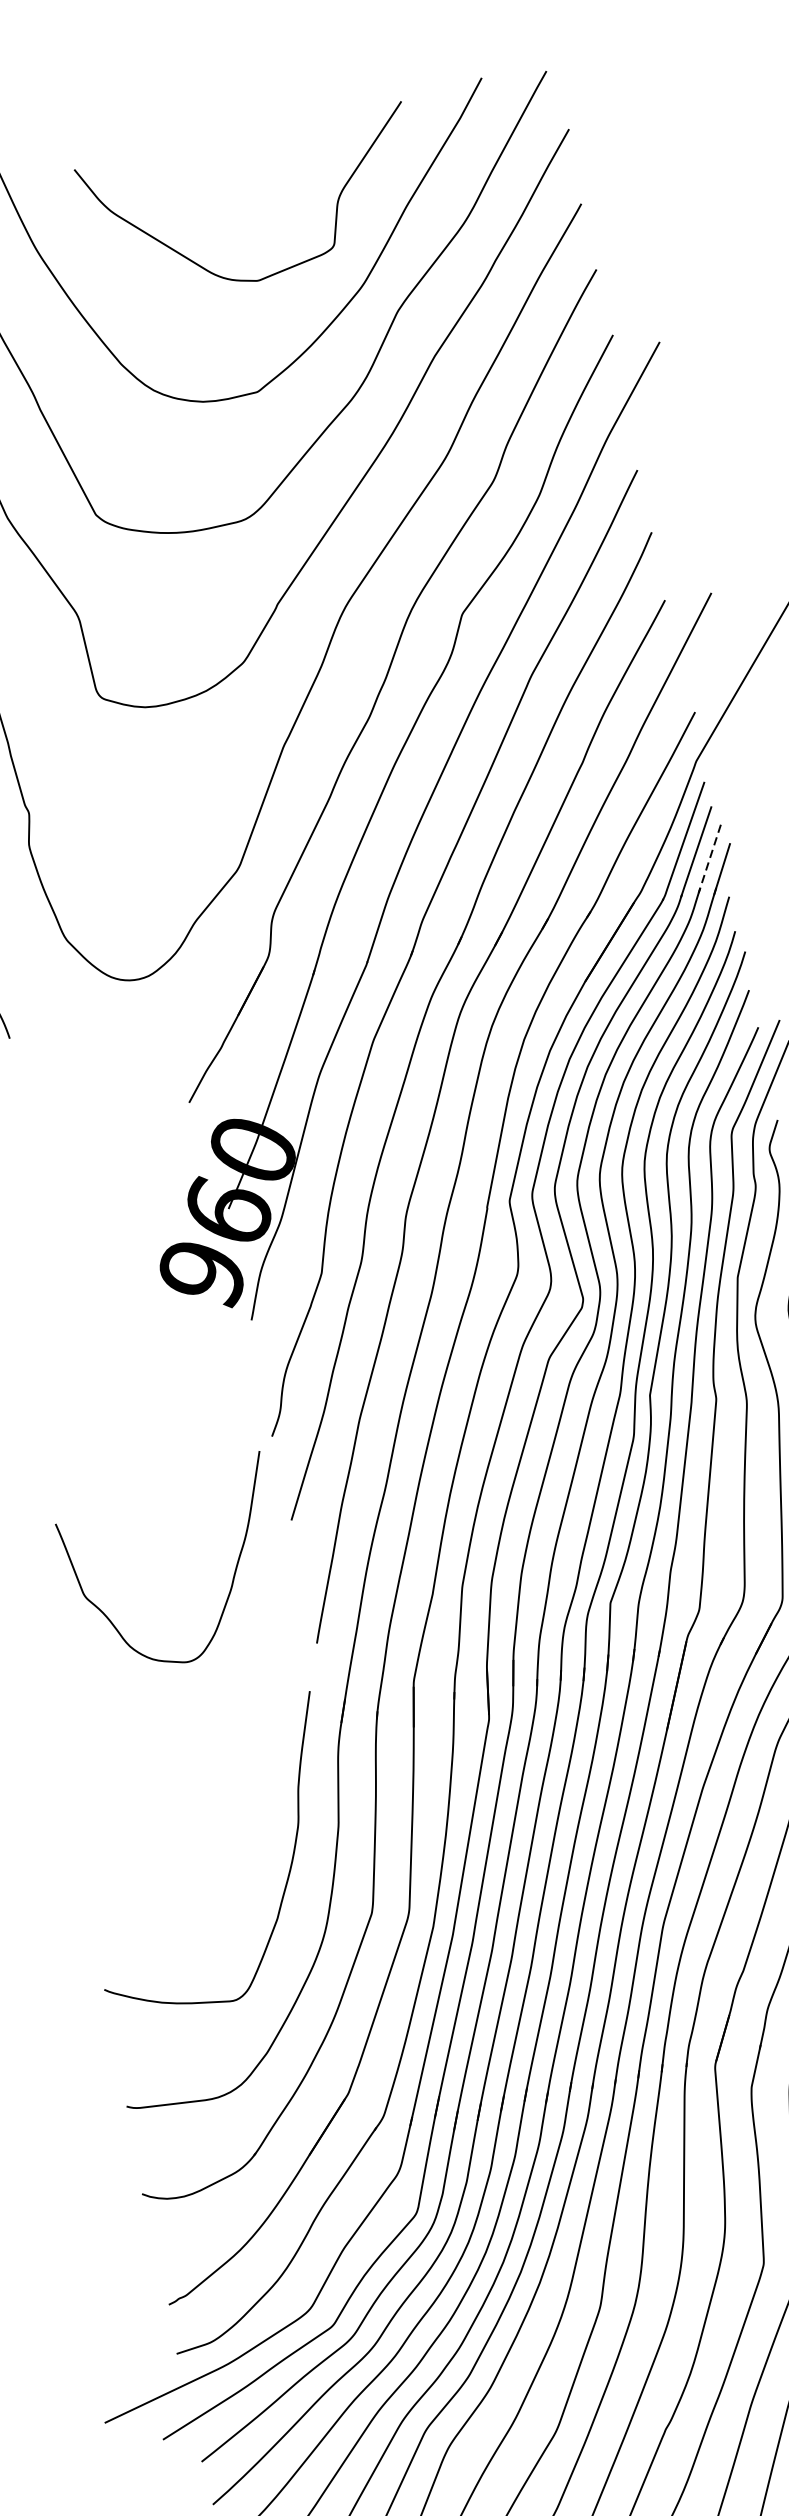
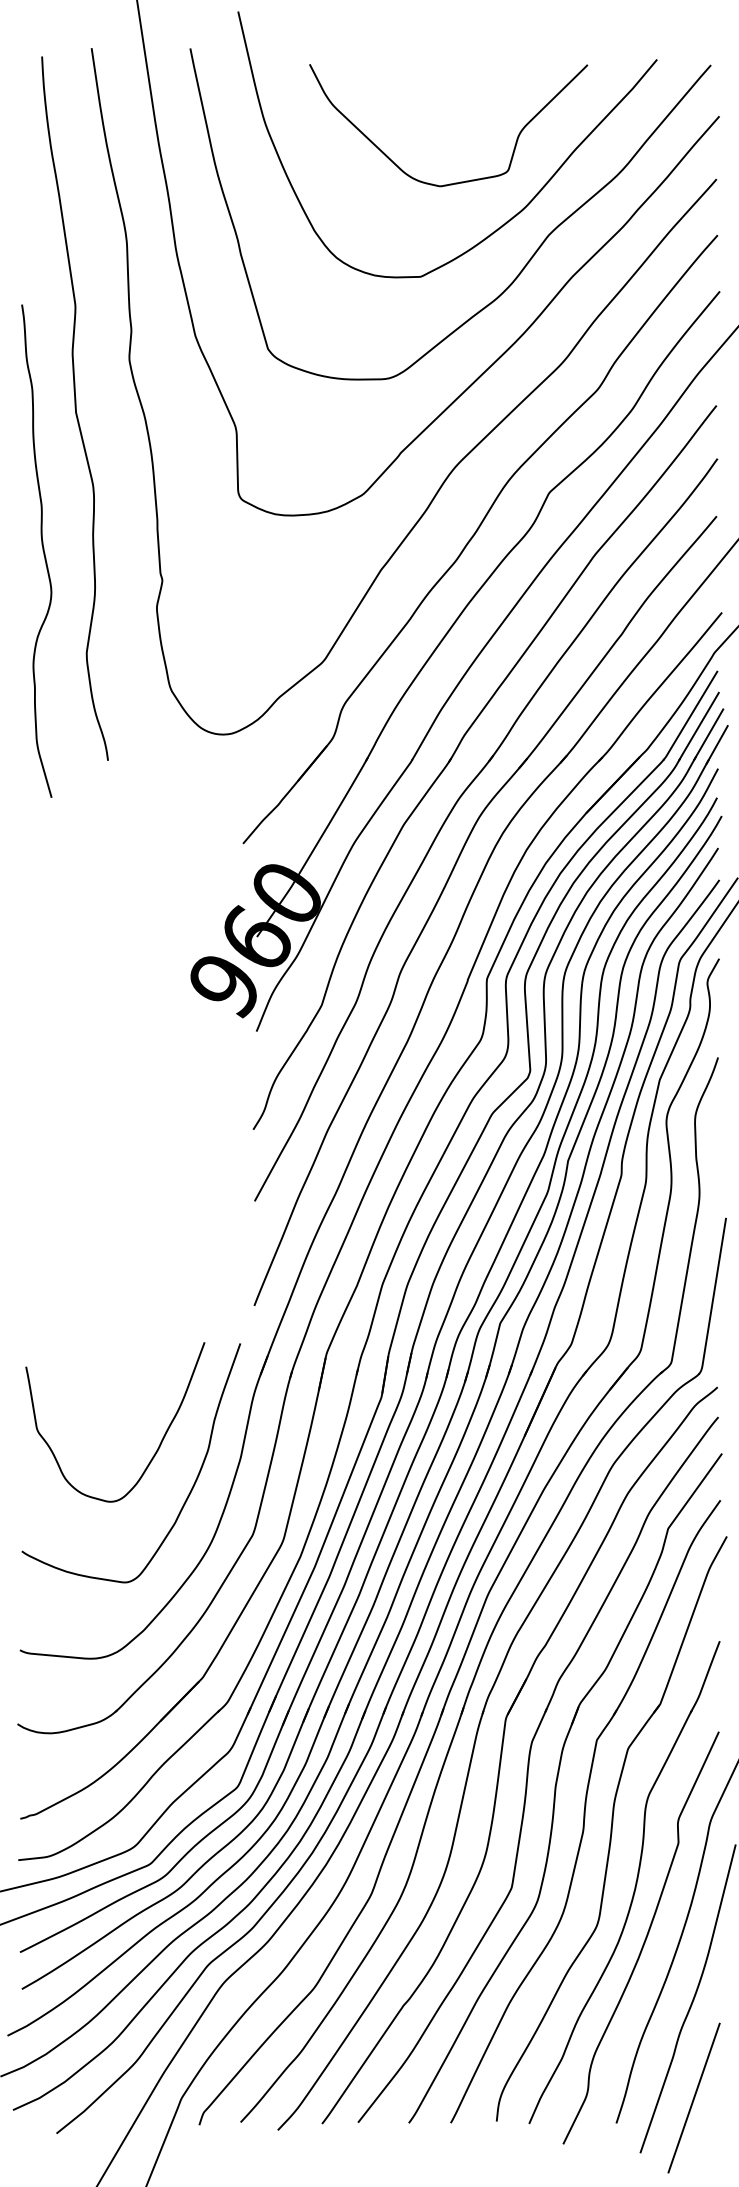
line: (709, 860) -> (708, 735), dashed -> solid
curve: (232, 1578) -> (160, 1441), moved

